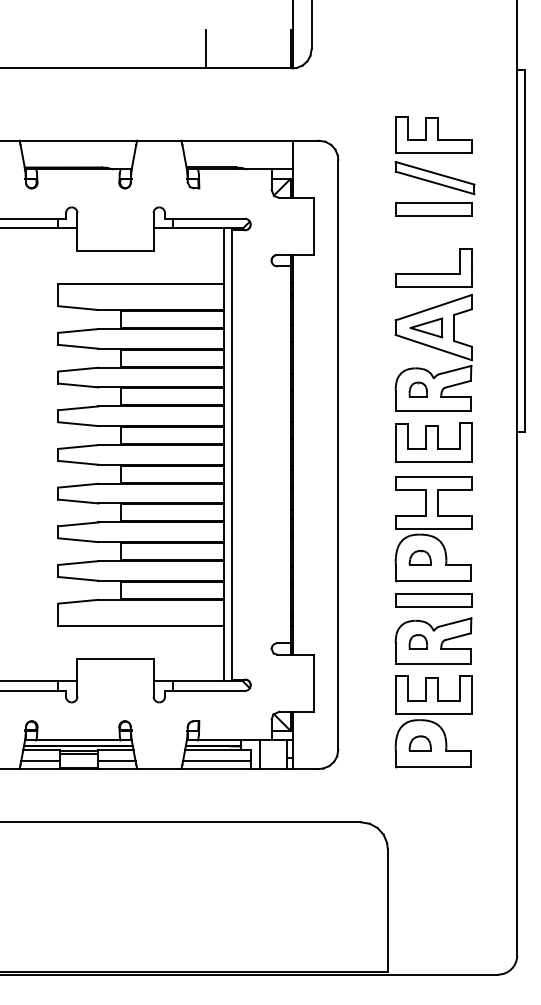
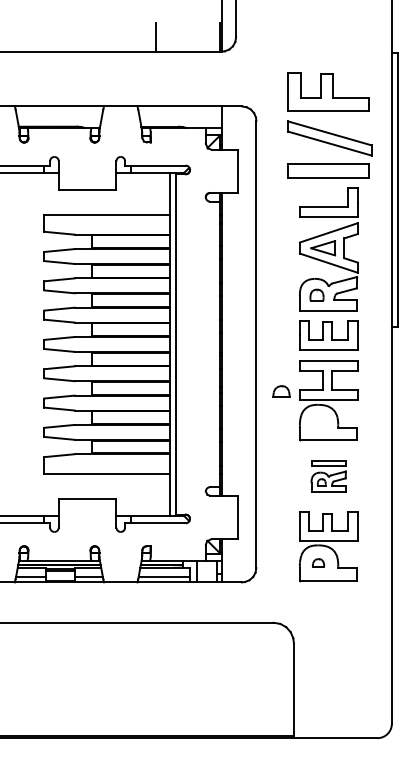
part: (434, 165) -> (329, 125), size x1.4
part: (420, 557) -> (281, 391), moved
part: (433, 629) -> (328, 476), size x0.6
part: (420, 742) -> (318, 562), size x0.7

